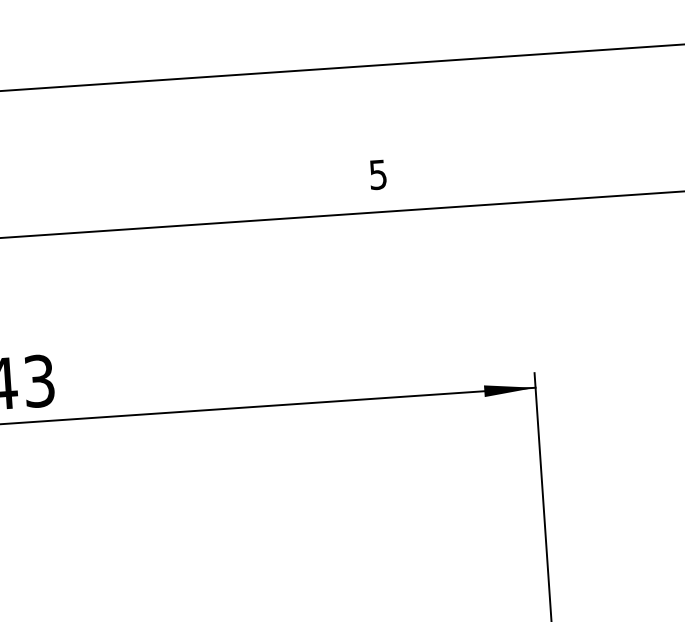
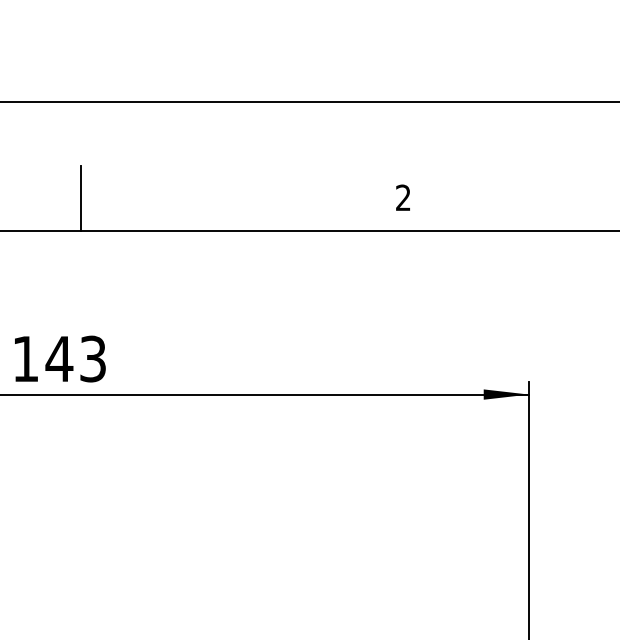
text: (378, 174) -> (403, 197), 5 -> 2
line: (12, 200) -> (80, 198), added

